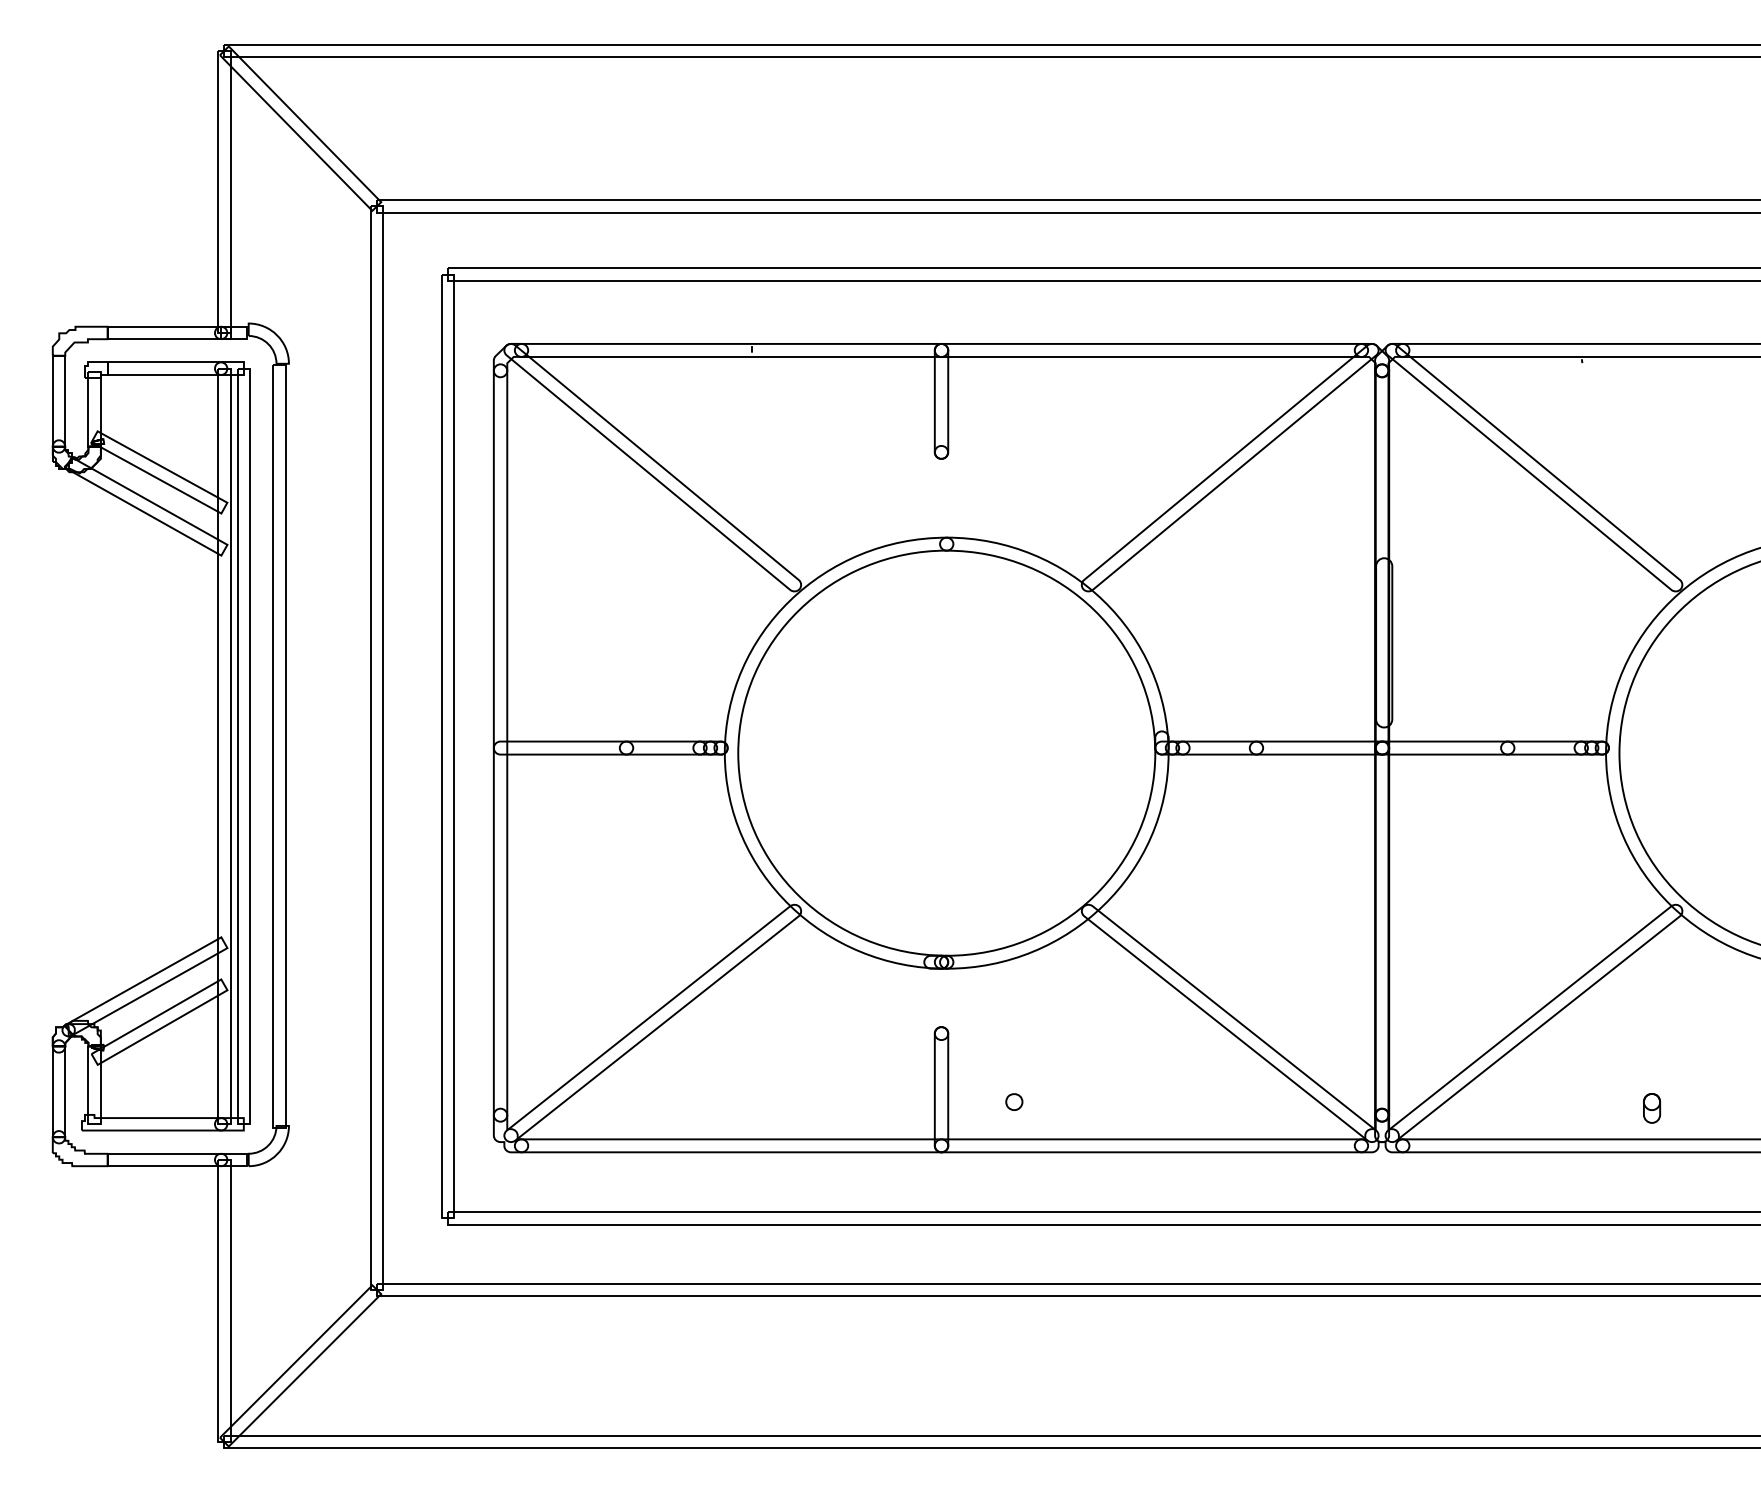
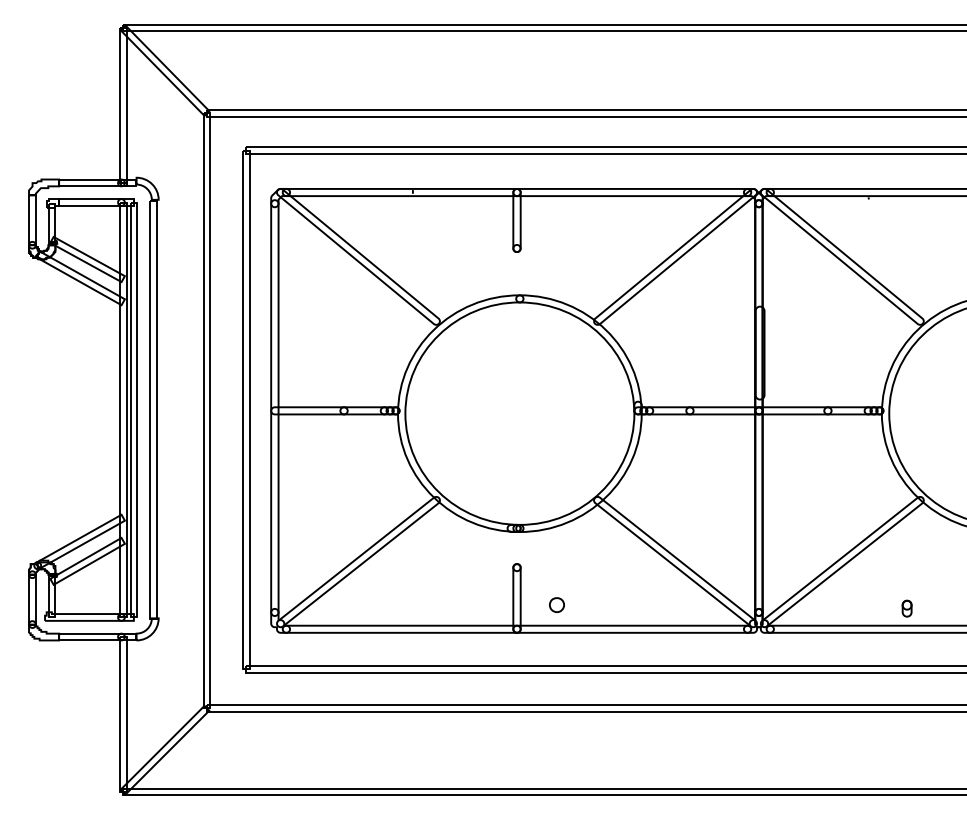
part: (1013, 1102) -> (556, 605), size x1.6

